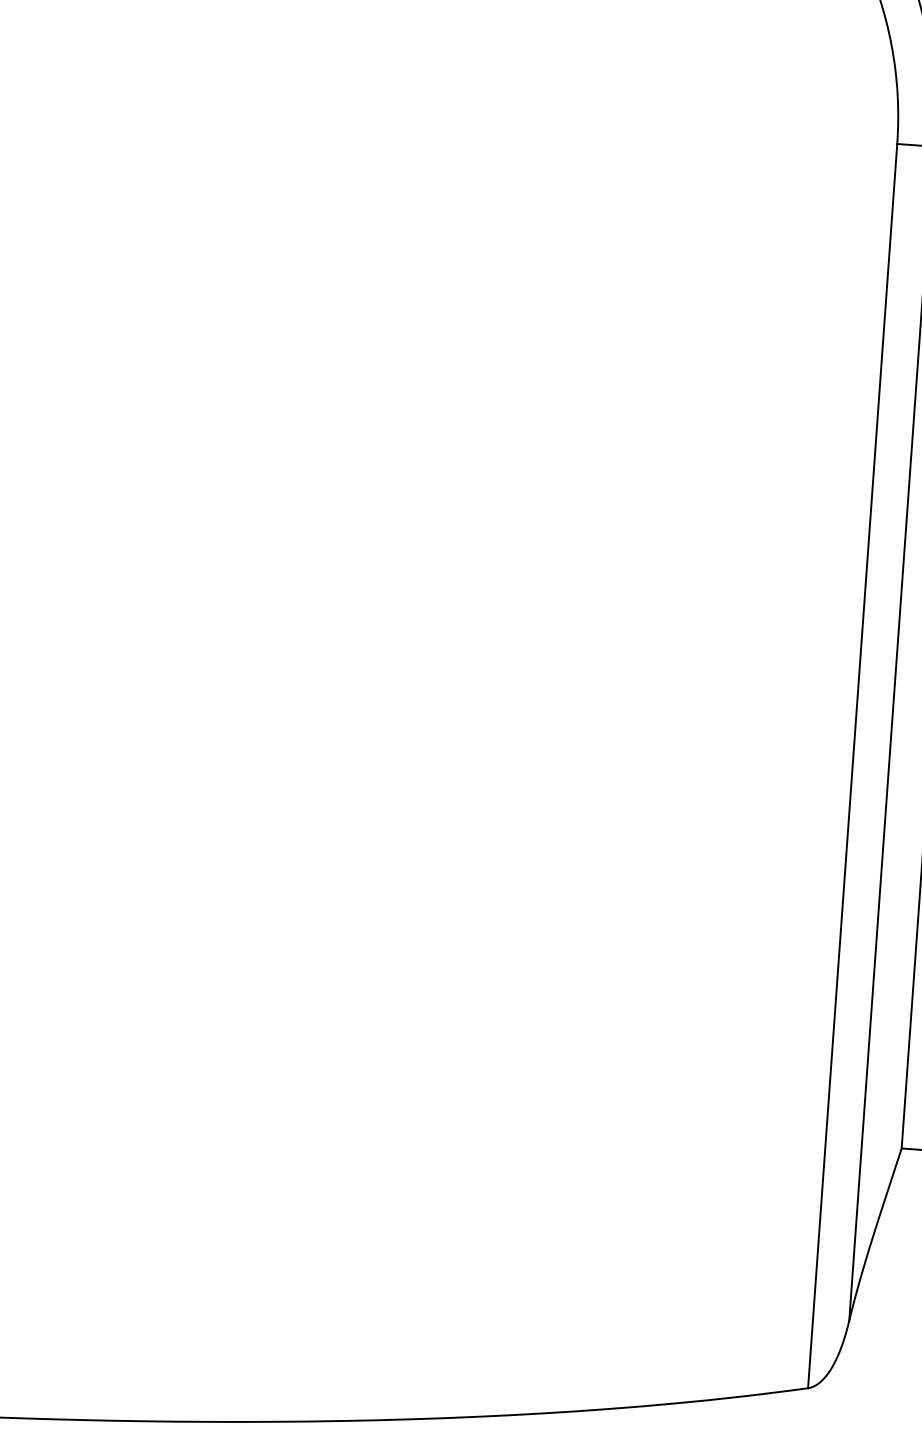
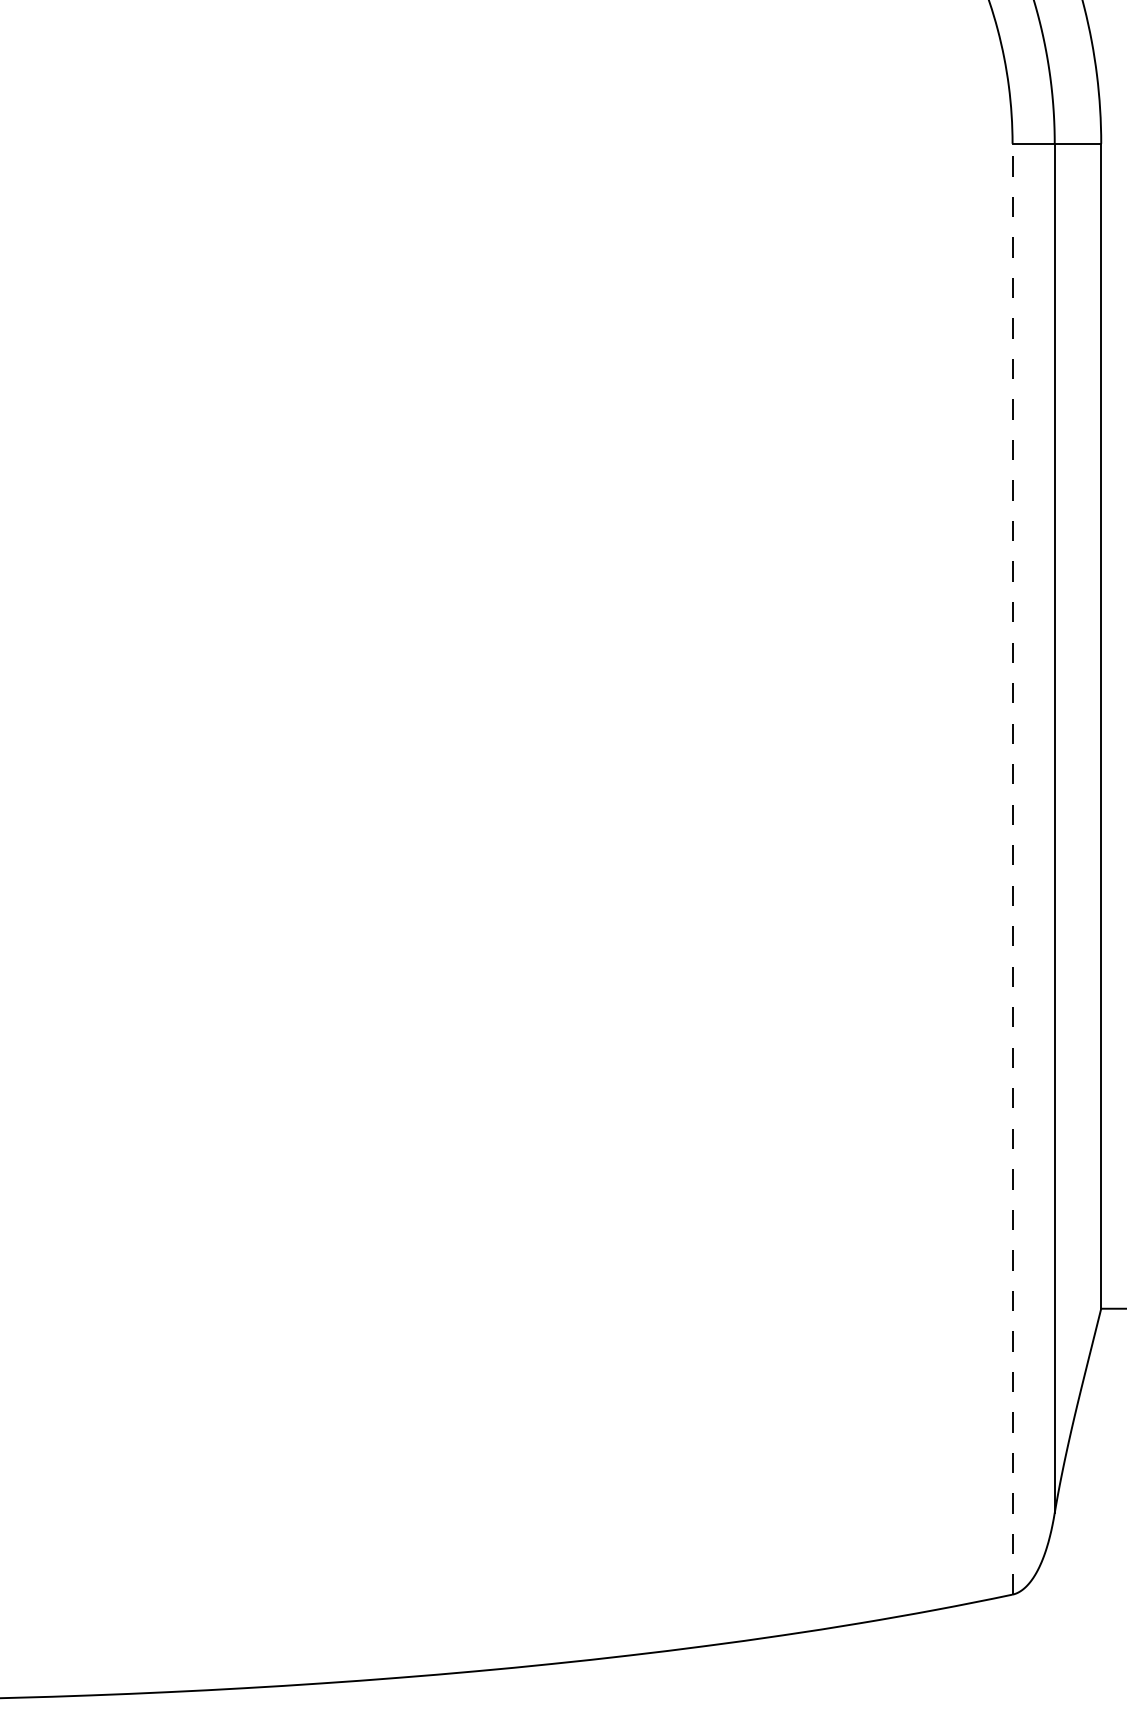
line: (852, 765) -> (1012, 868), solid -> dashed

